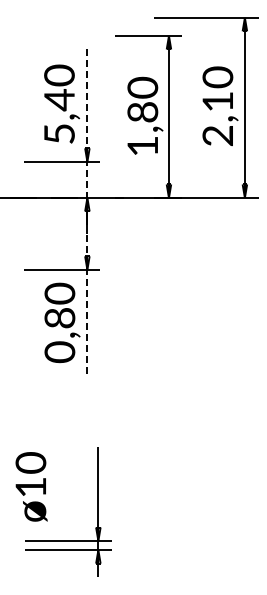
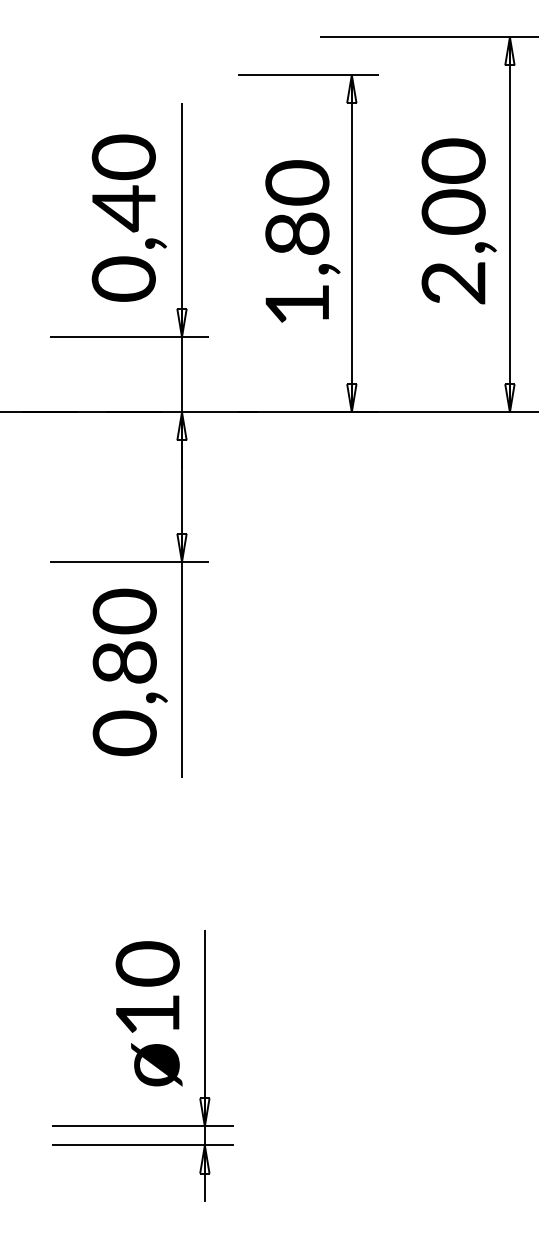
text: (217, 101) -> (452, 211), 2,10 -> 2,00
line: (87, 124) -> (182, 259), dashed -> solid
text: (59, 133) -> (123, 278), 5,40 -> 0,40
line: (87, 303) -> (182, 631), dashed -> solid
text: (31, 486) -> (148, 1012), moved

